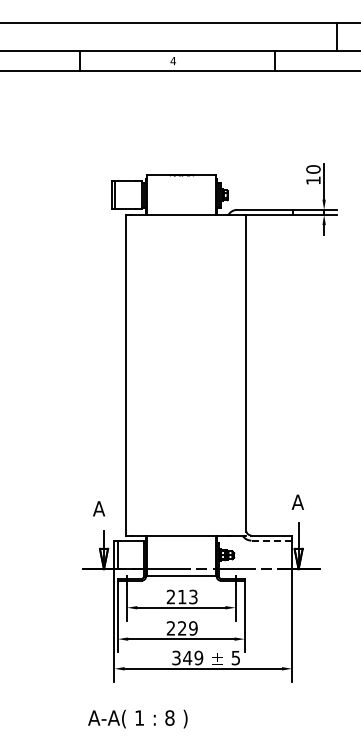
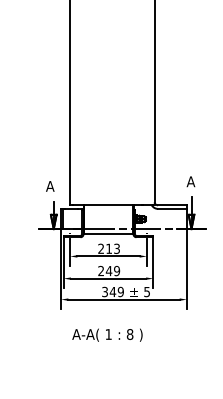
line: (271, 540) -> (172, 208), dashed -> solid
text: (181, 628) -> (108, 271), 229 -> 249
text: (137, 718) -> (107, 334), moved

